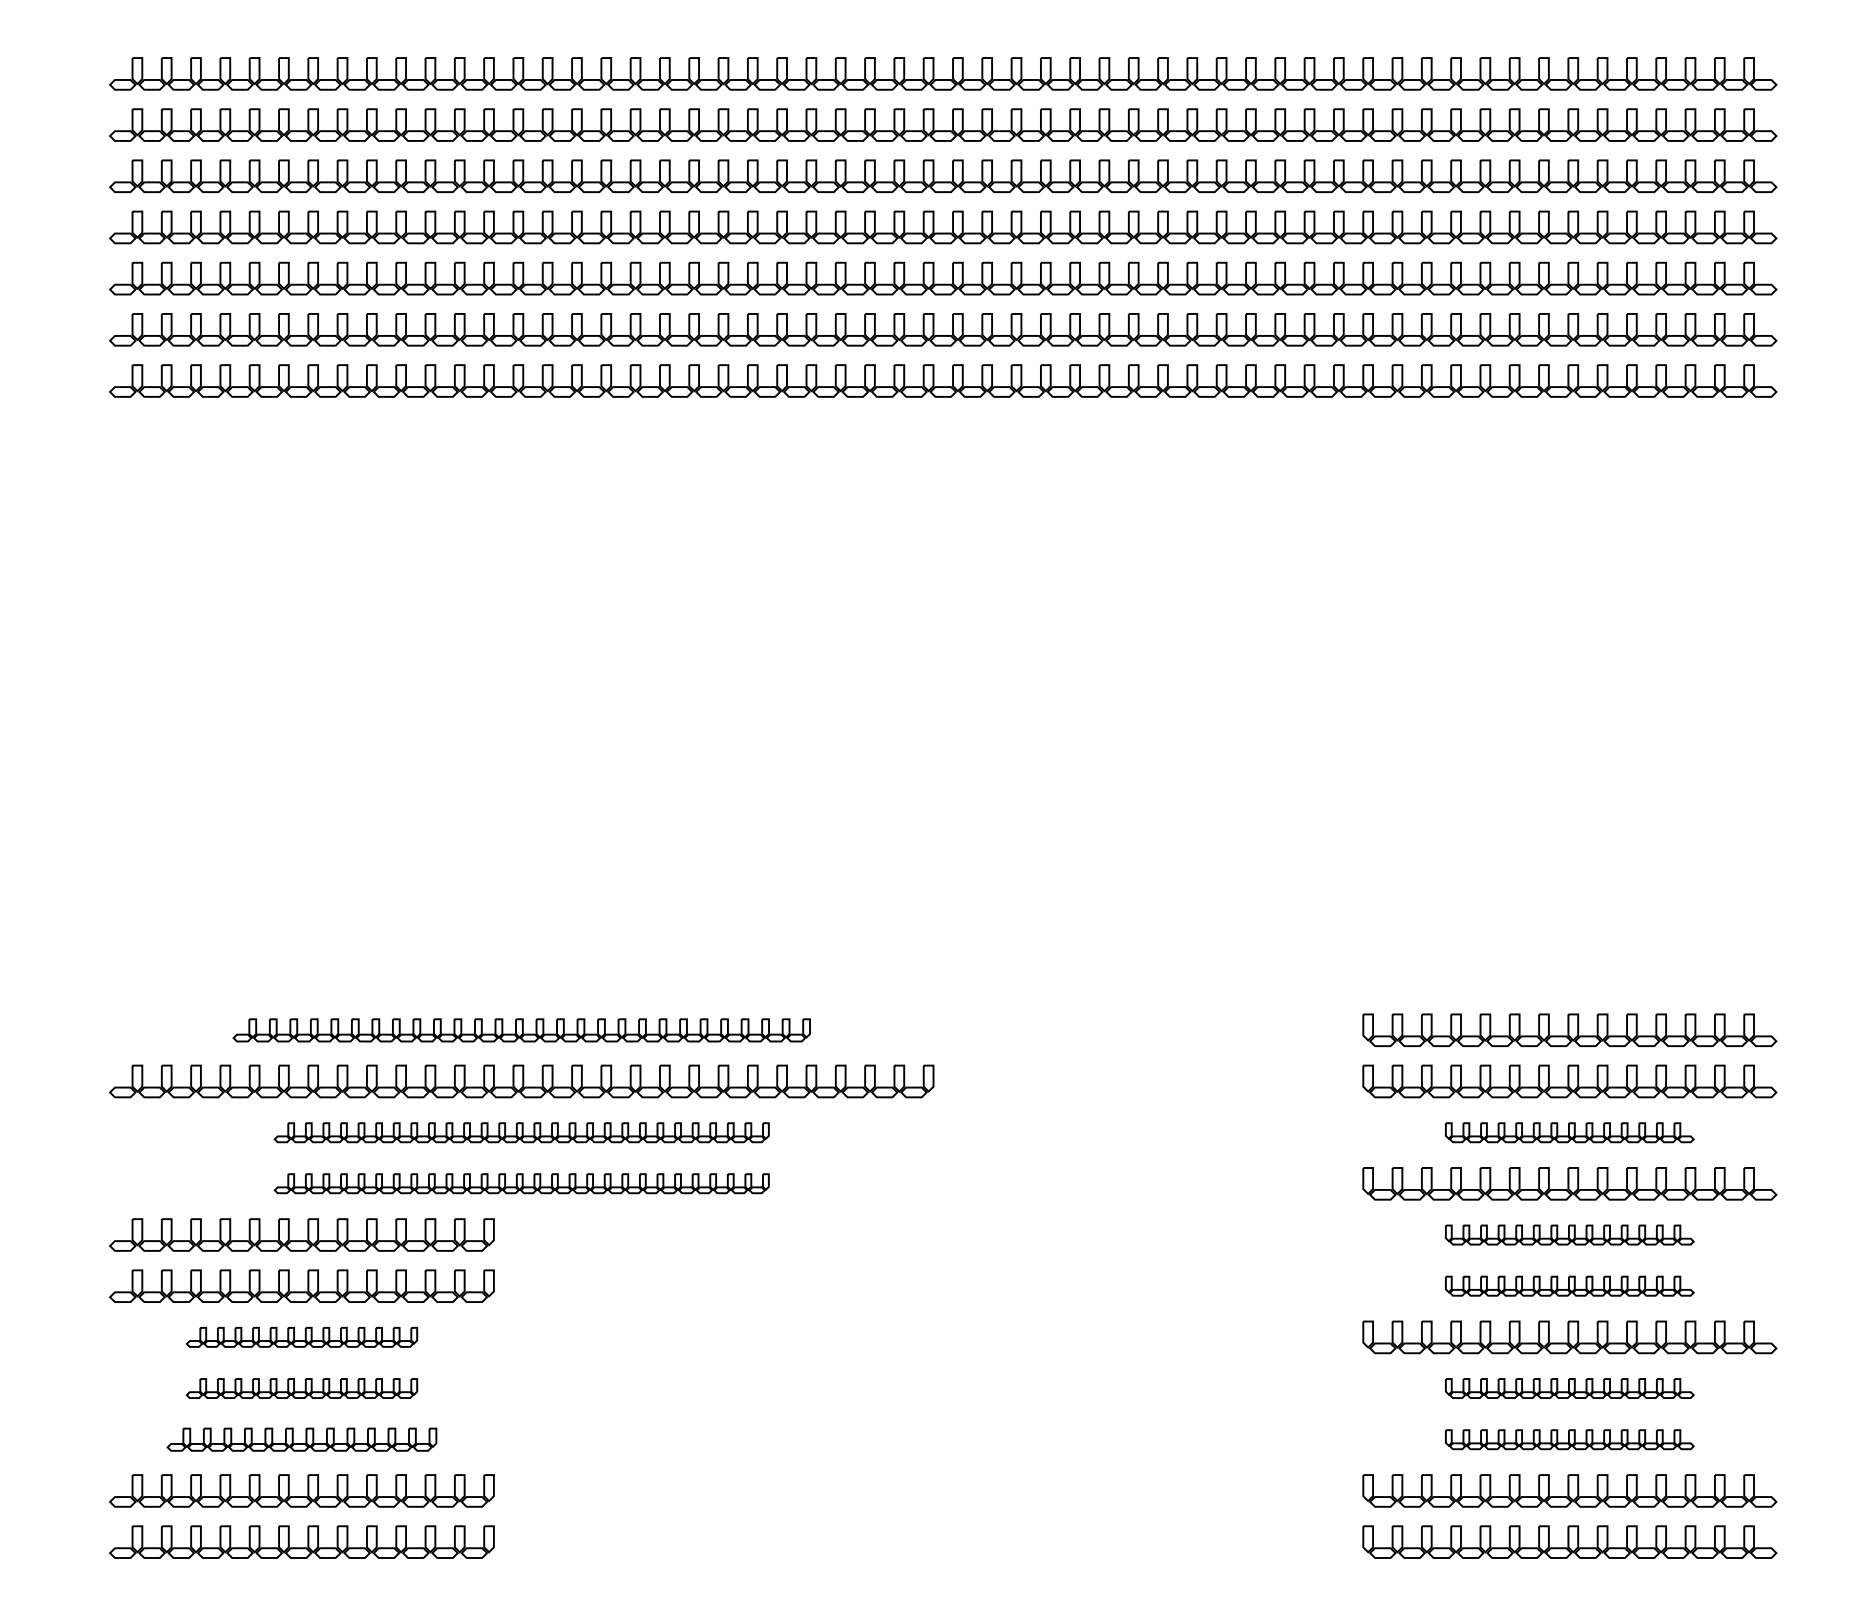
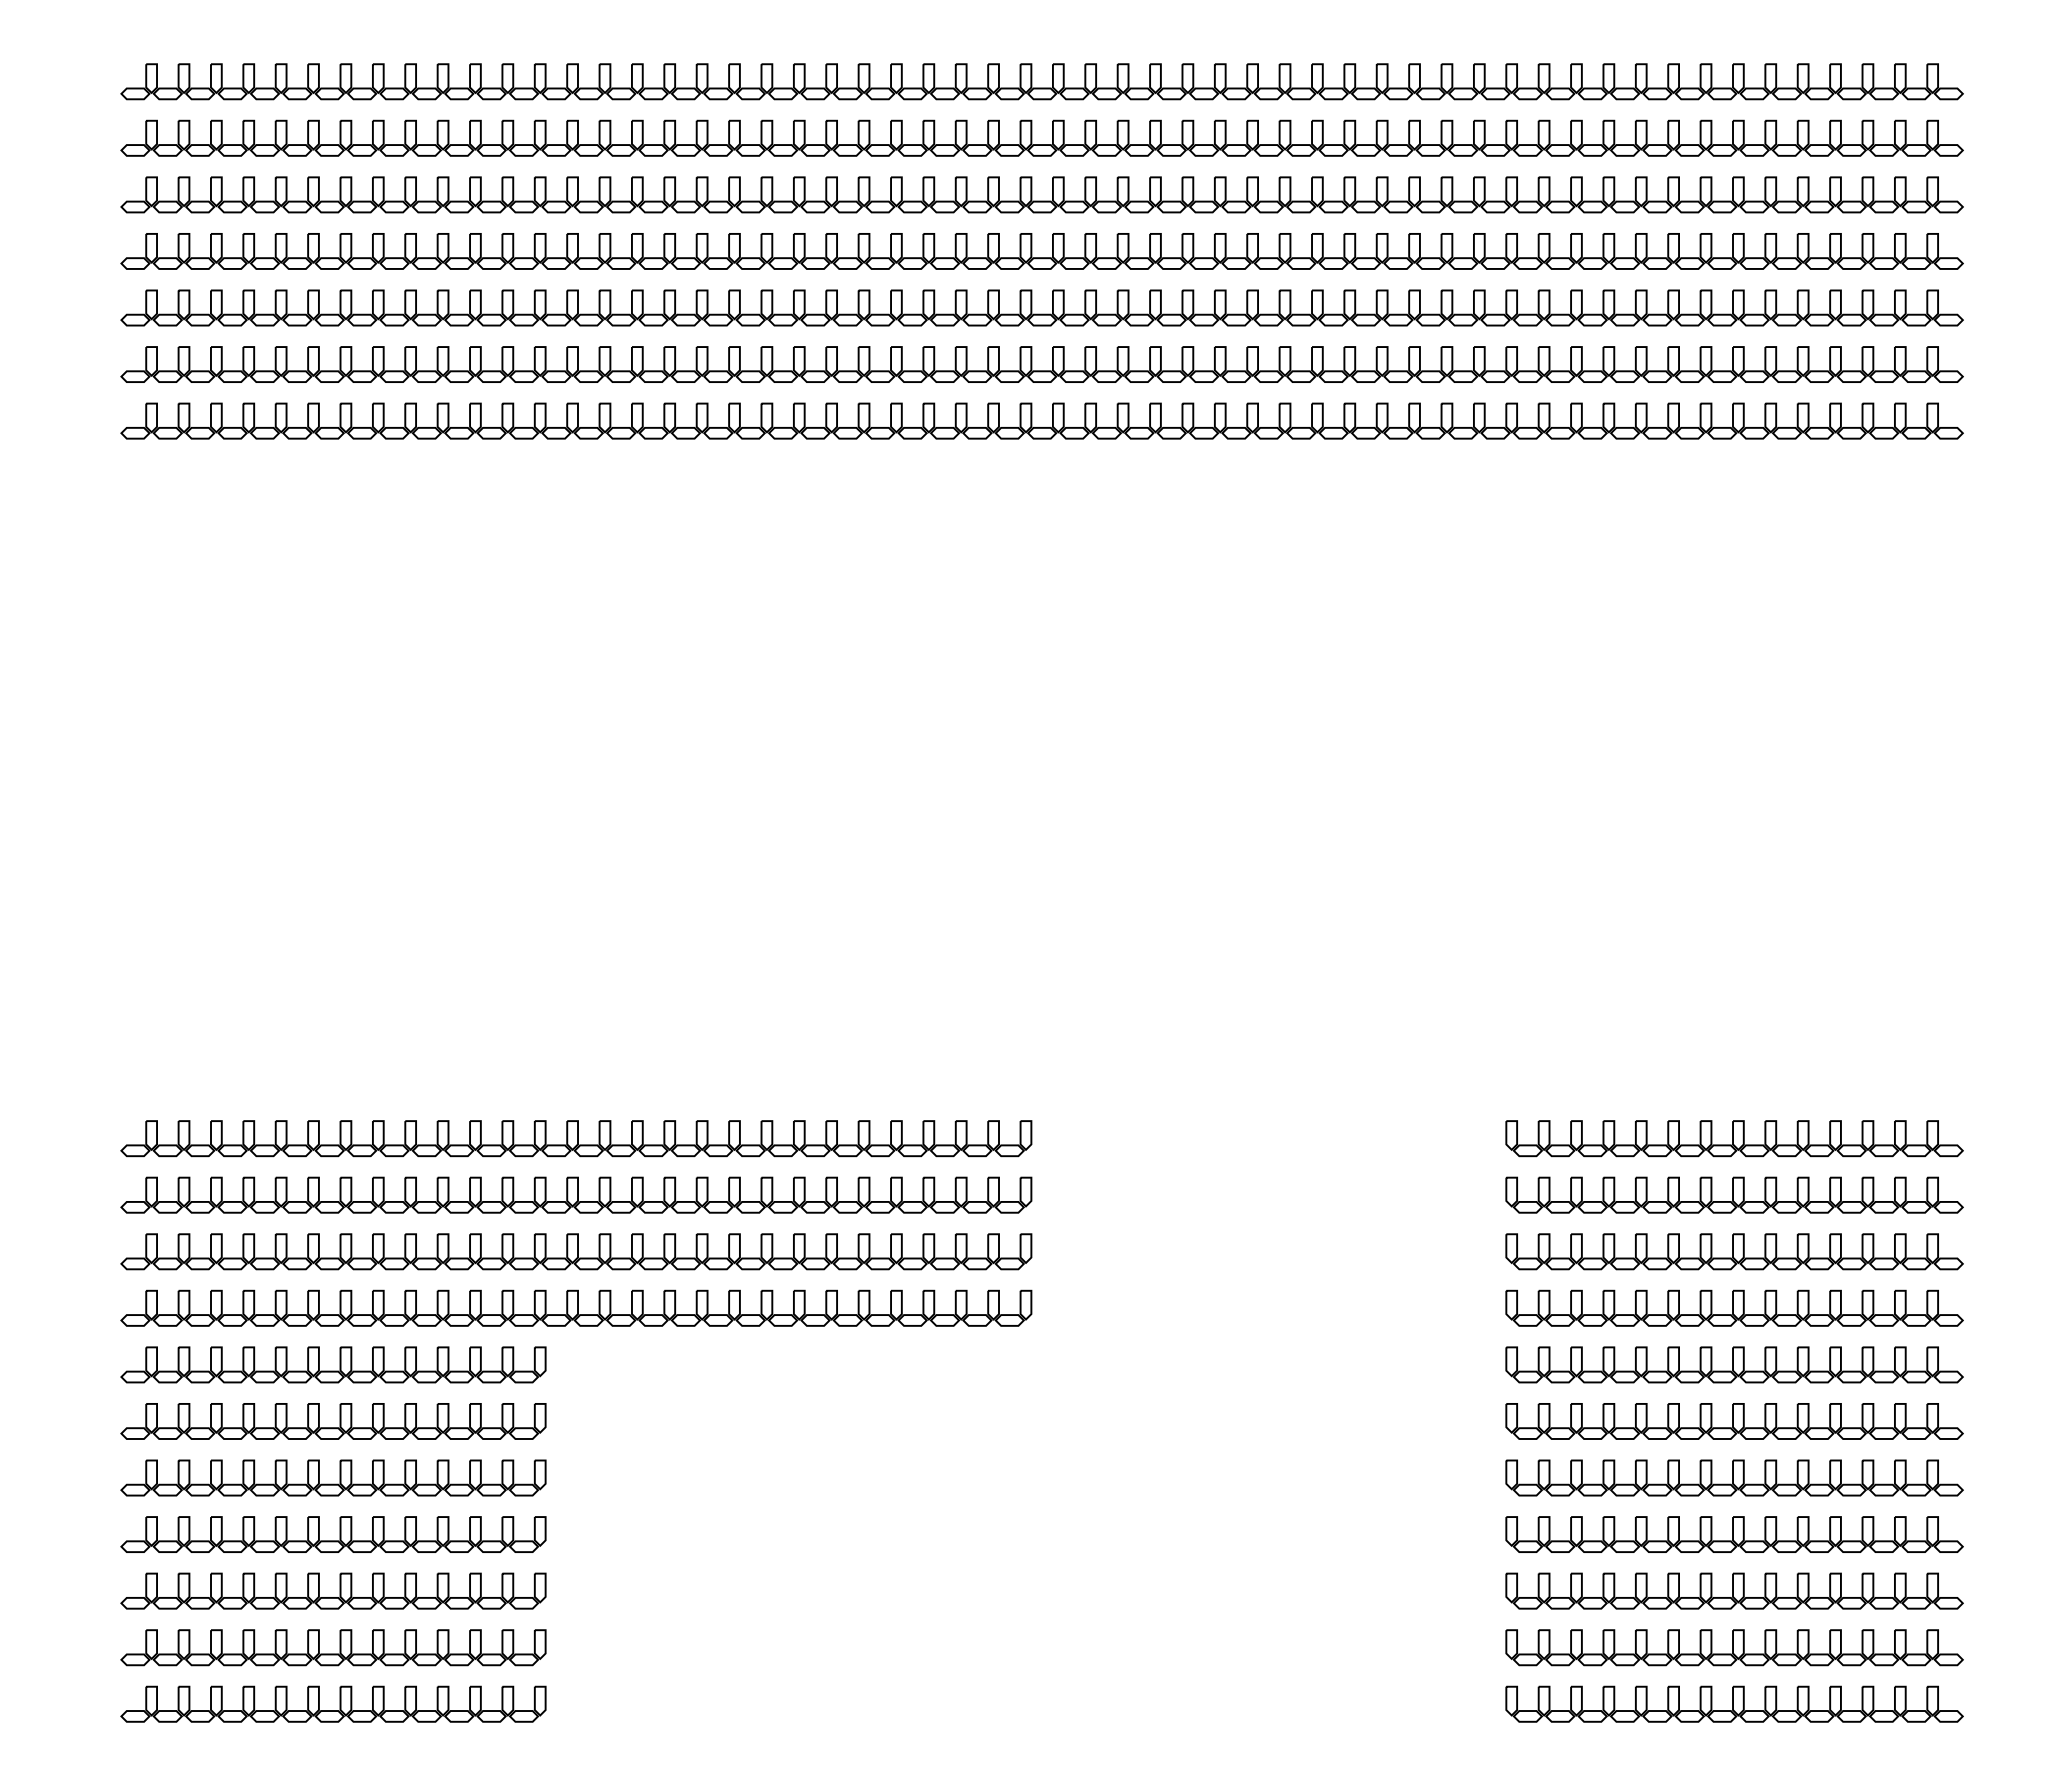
part: (521, 1030) -> (576, 1138), size x1.43
part: (521, 1132) -> (576, 1251), size x1.67
part: (1569, 1132) -> (1734, 1251), size x1.67
part: (521, 1183) -> (576, 1307), size x1.67
part: (1569, 1234) -> (1734, 1364), size x1.67
part: (1569, 1286) -> (1734, 1421), size x1.67
part: (301, 1336) -> (333, 1477), size x1.67
part: (301, 1388) -> (333, 1534), size x1.67
part: (1569, 1388) -> (1734, 1534), size x1.67
part: (301, 1439) -> (333, 1590), size x1.43
part: (1569, 1439) -> (1734, 1590), size x1.67

